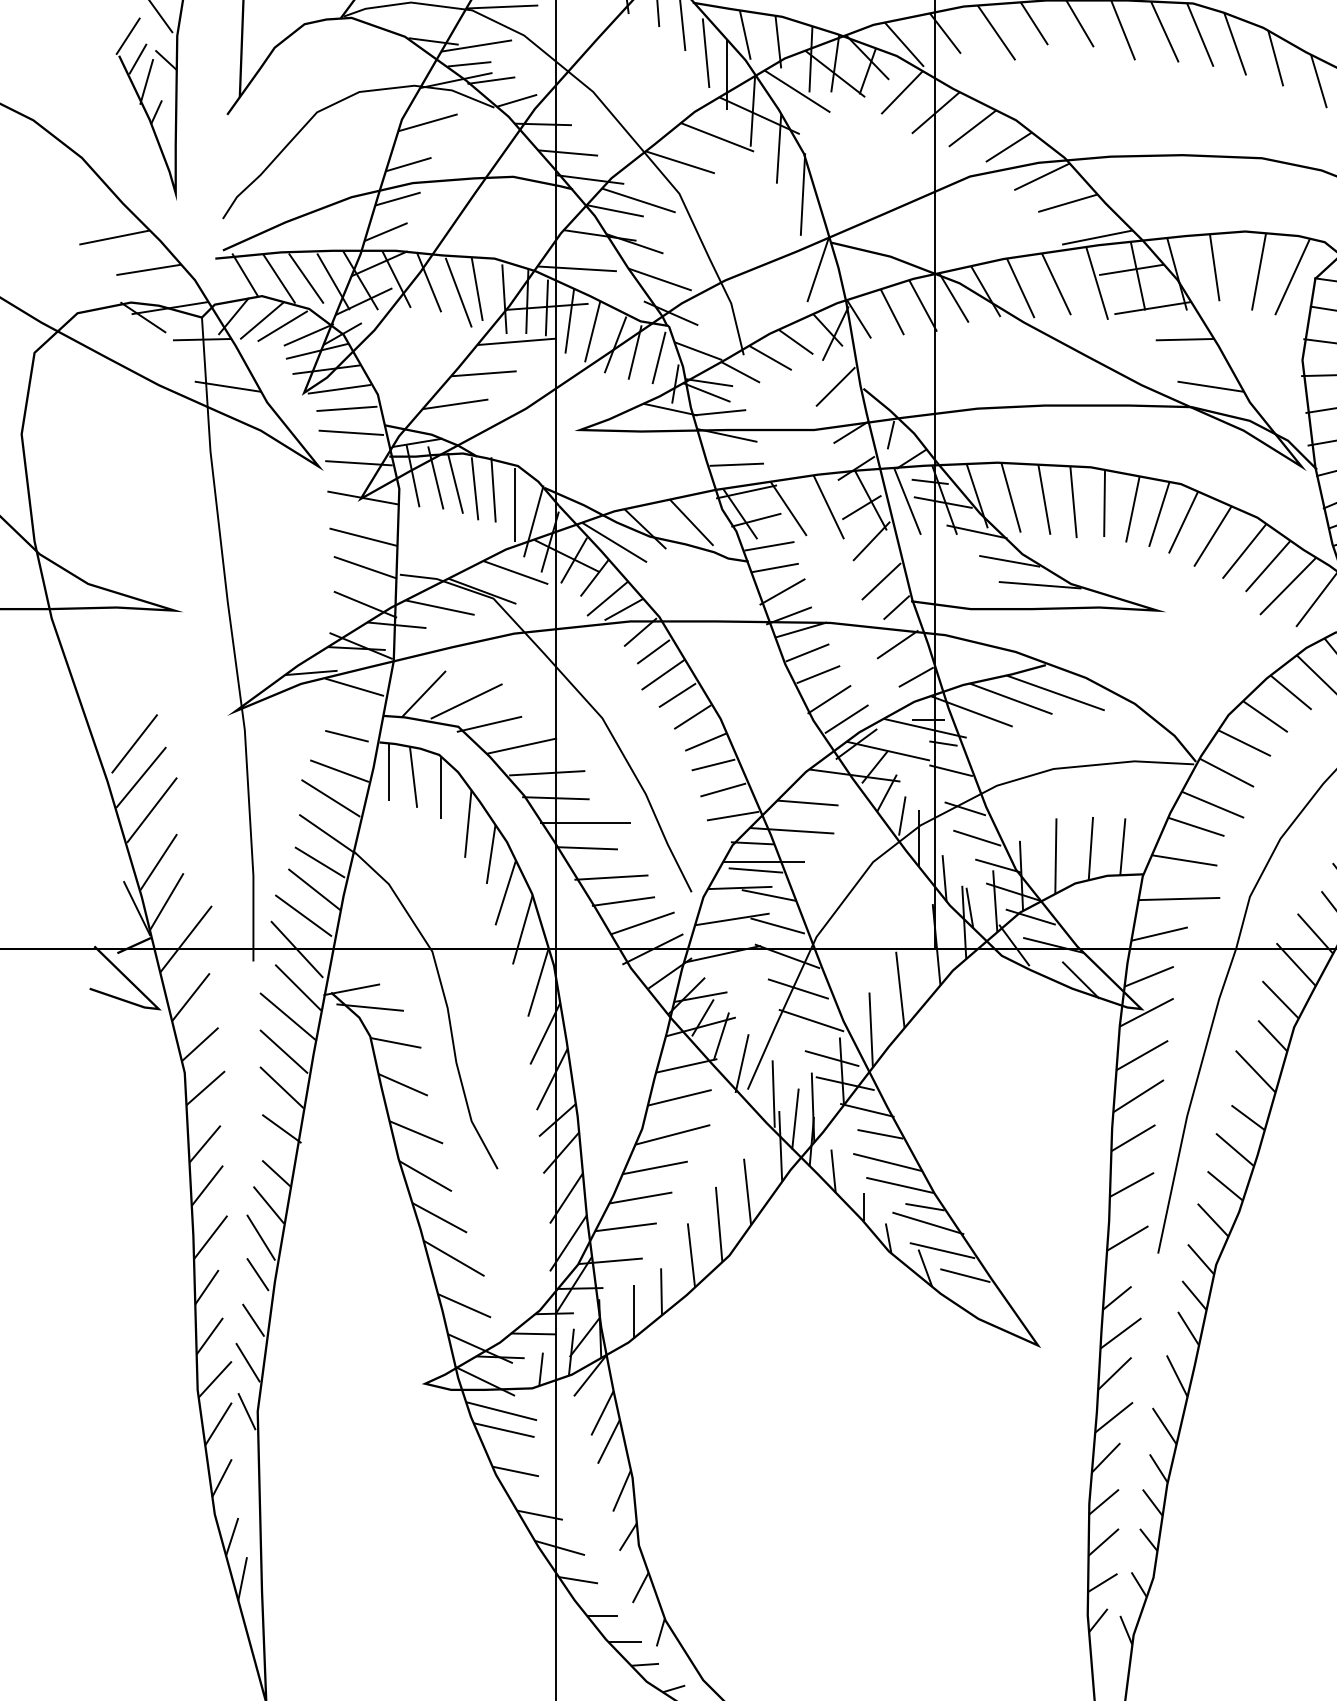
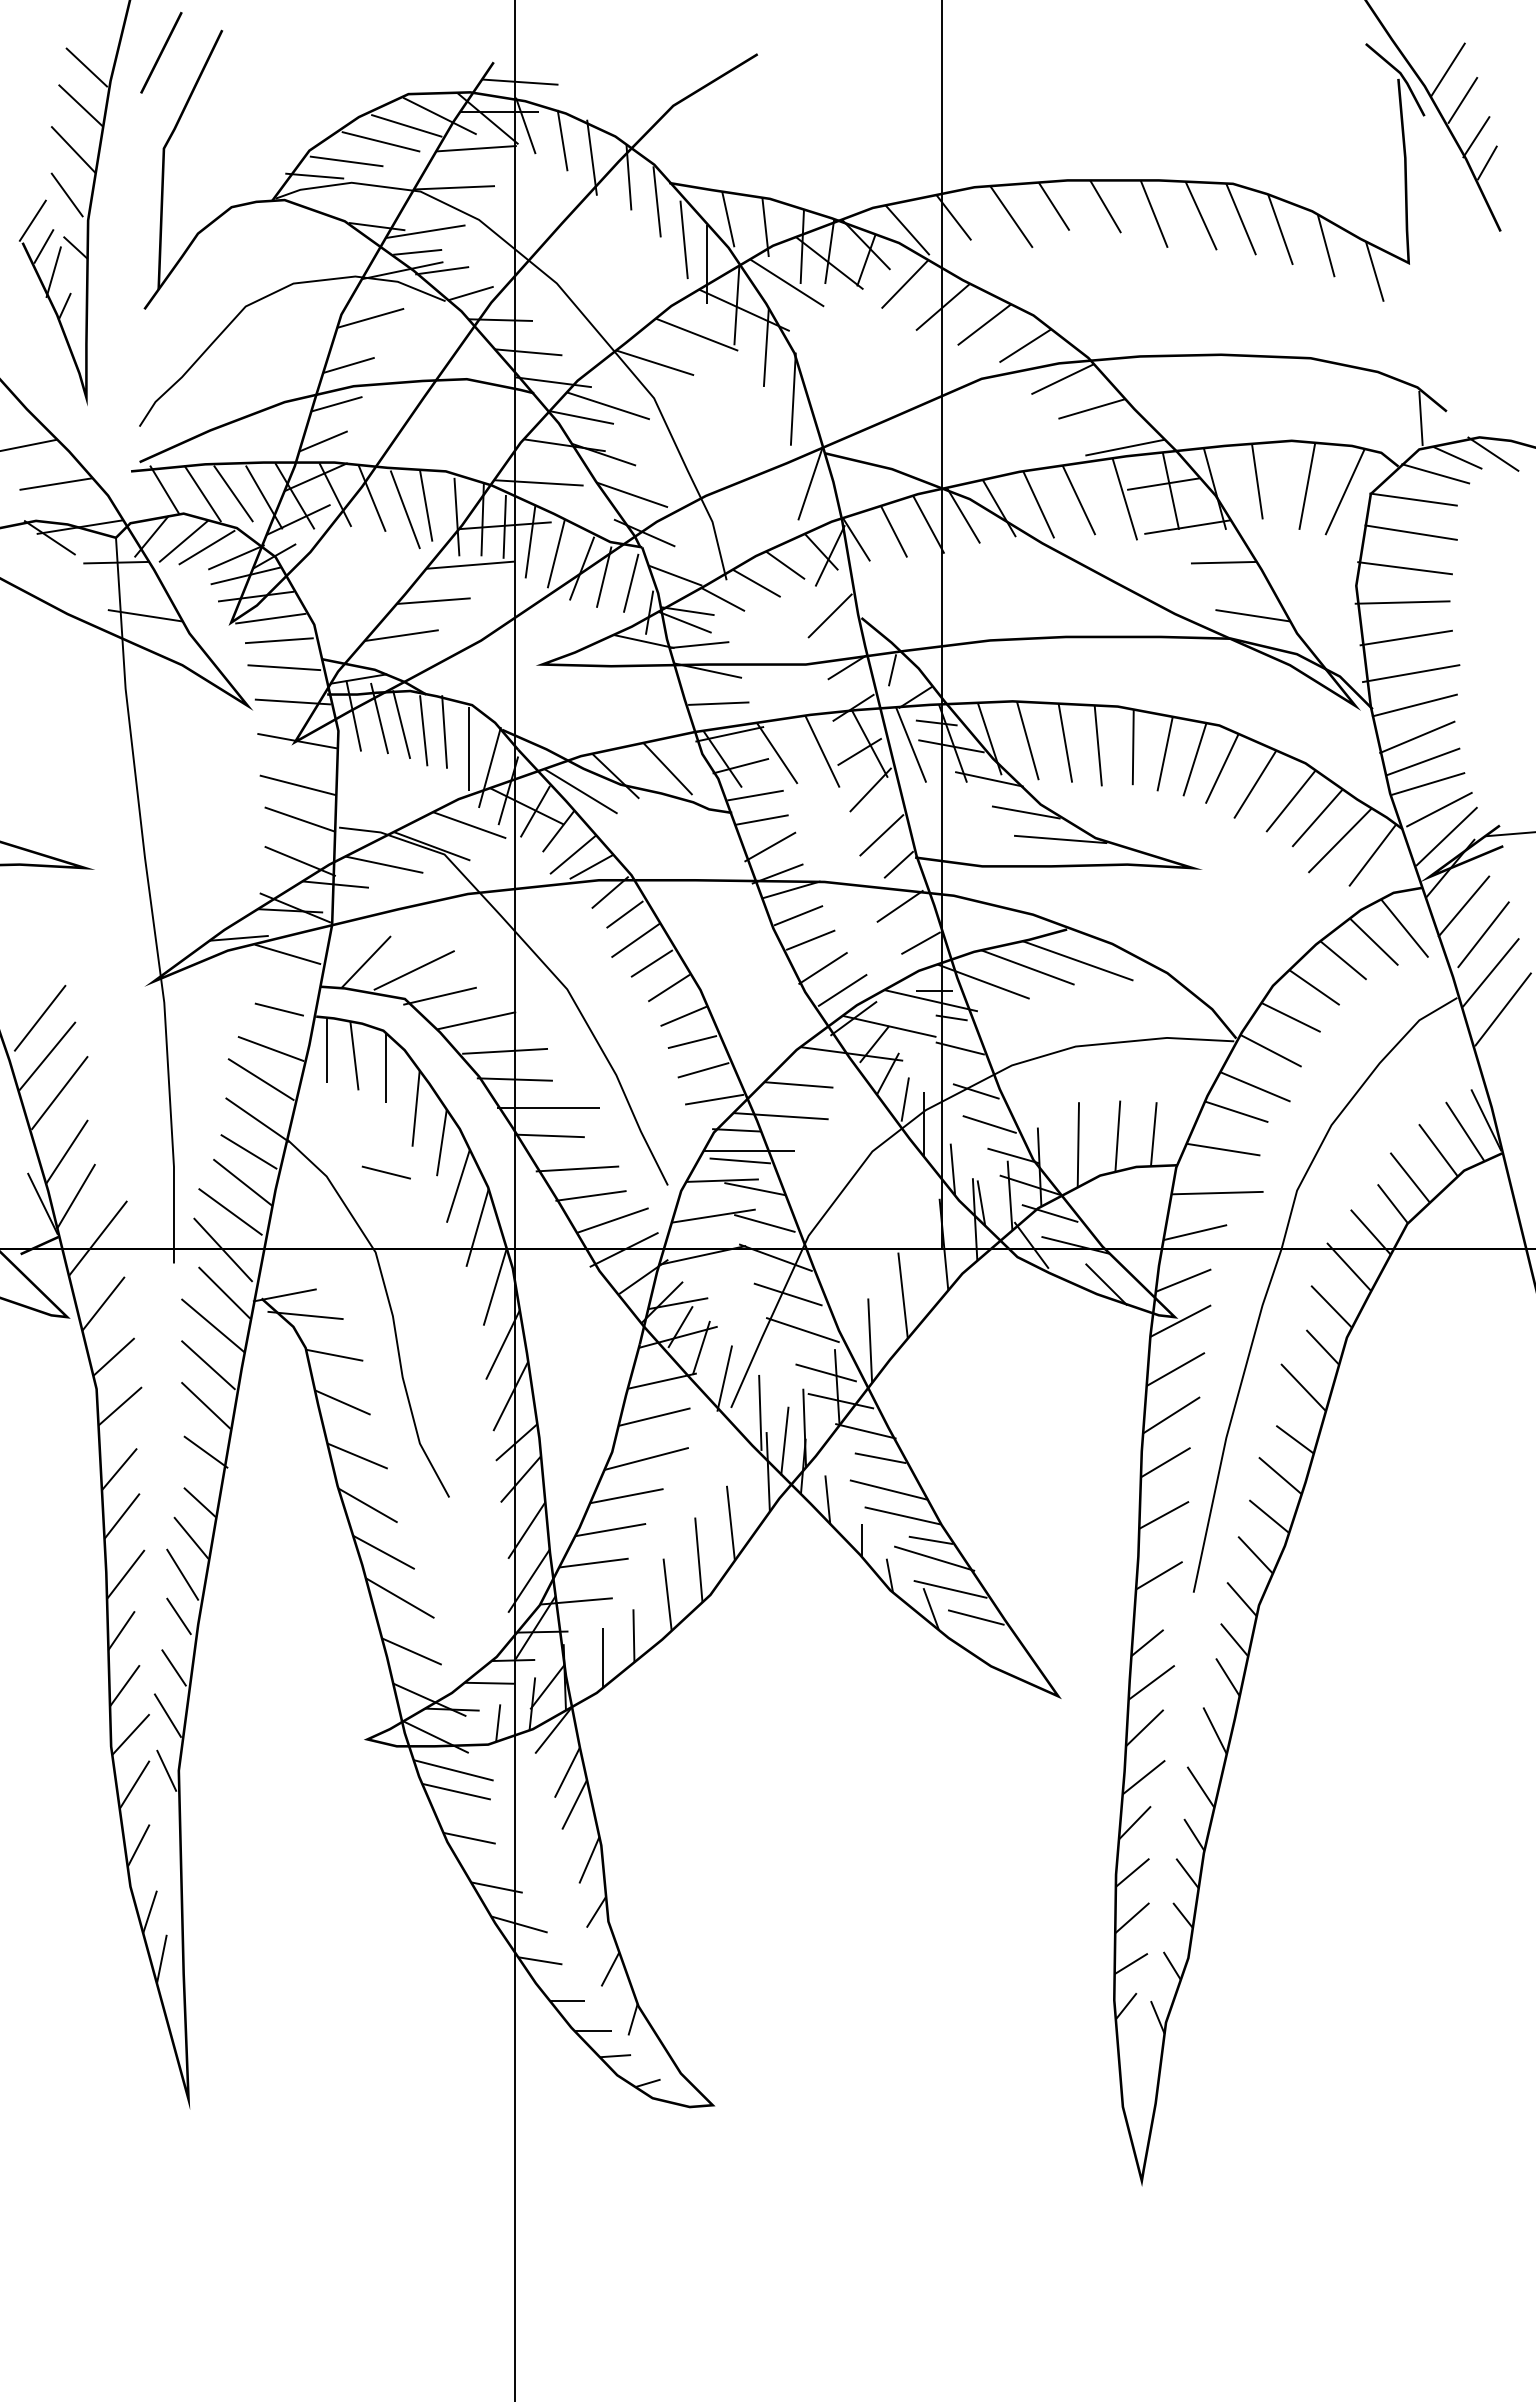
line: (441, 880) -> (385, 1172), added

